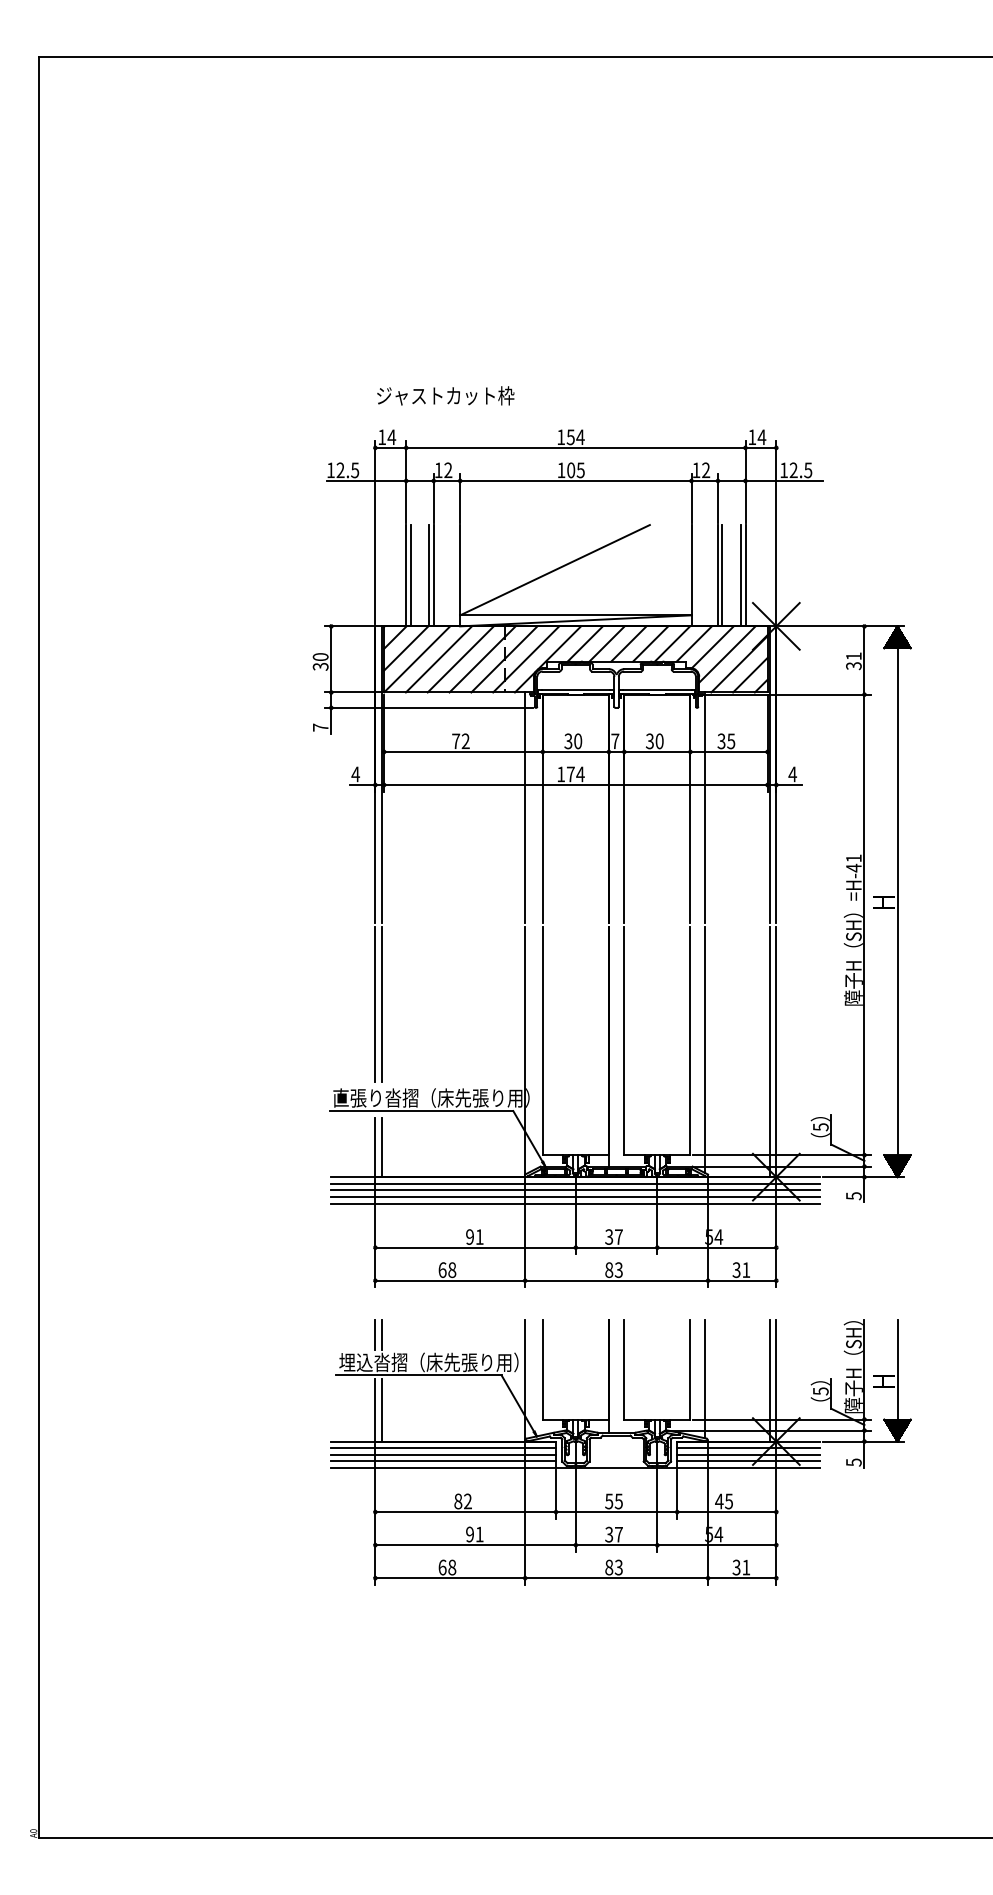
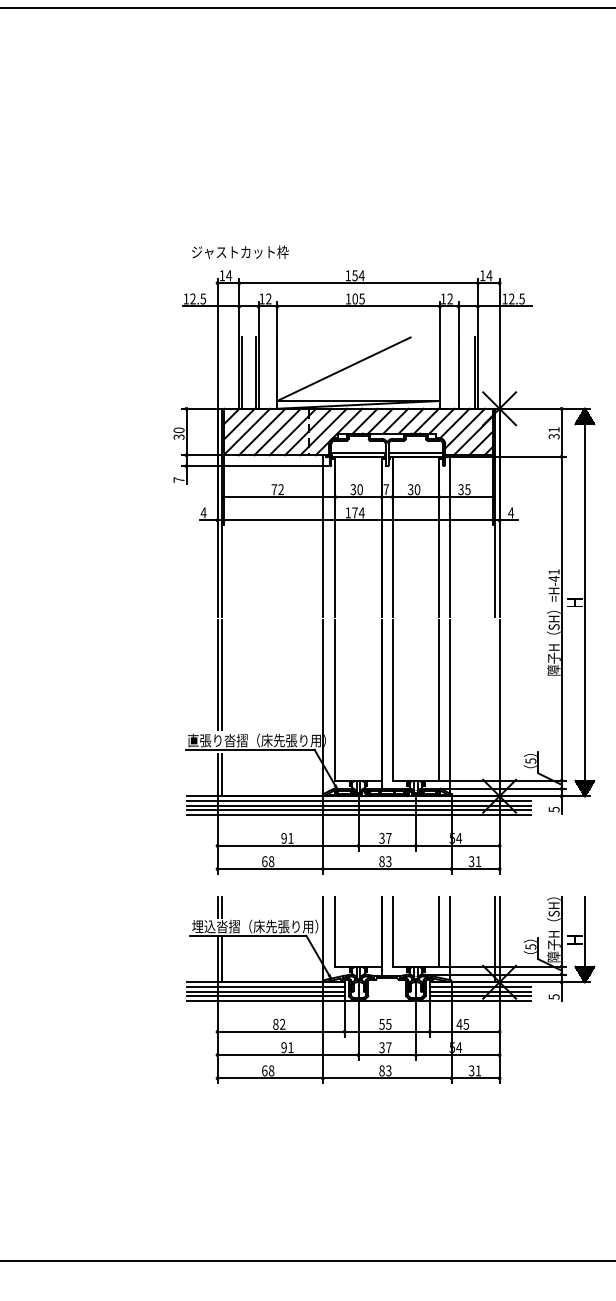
text: (445, 395) -> (240, 251), moved
line: (722, 575) -> (461, 372), removed
line: (769, 1052) -> (494, 708), removed

